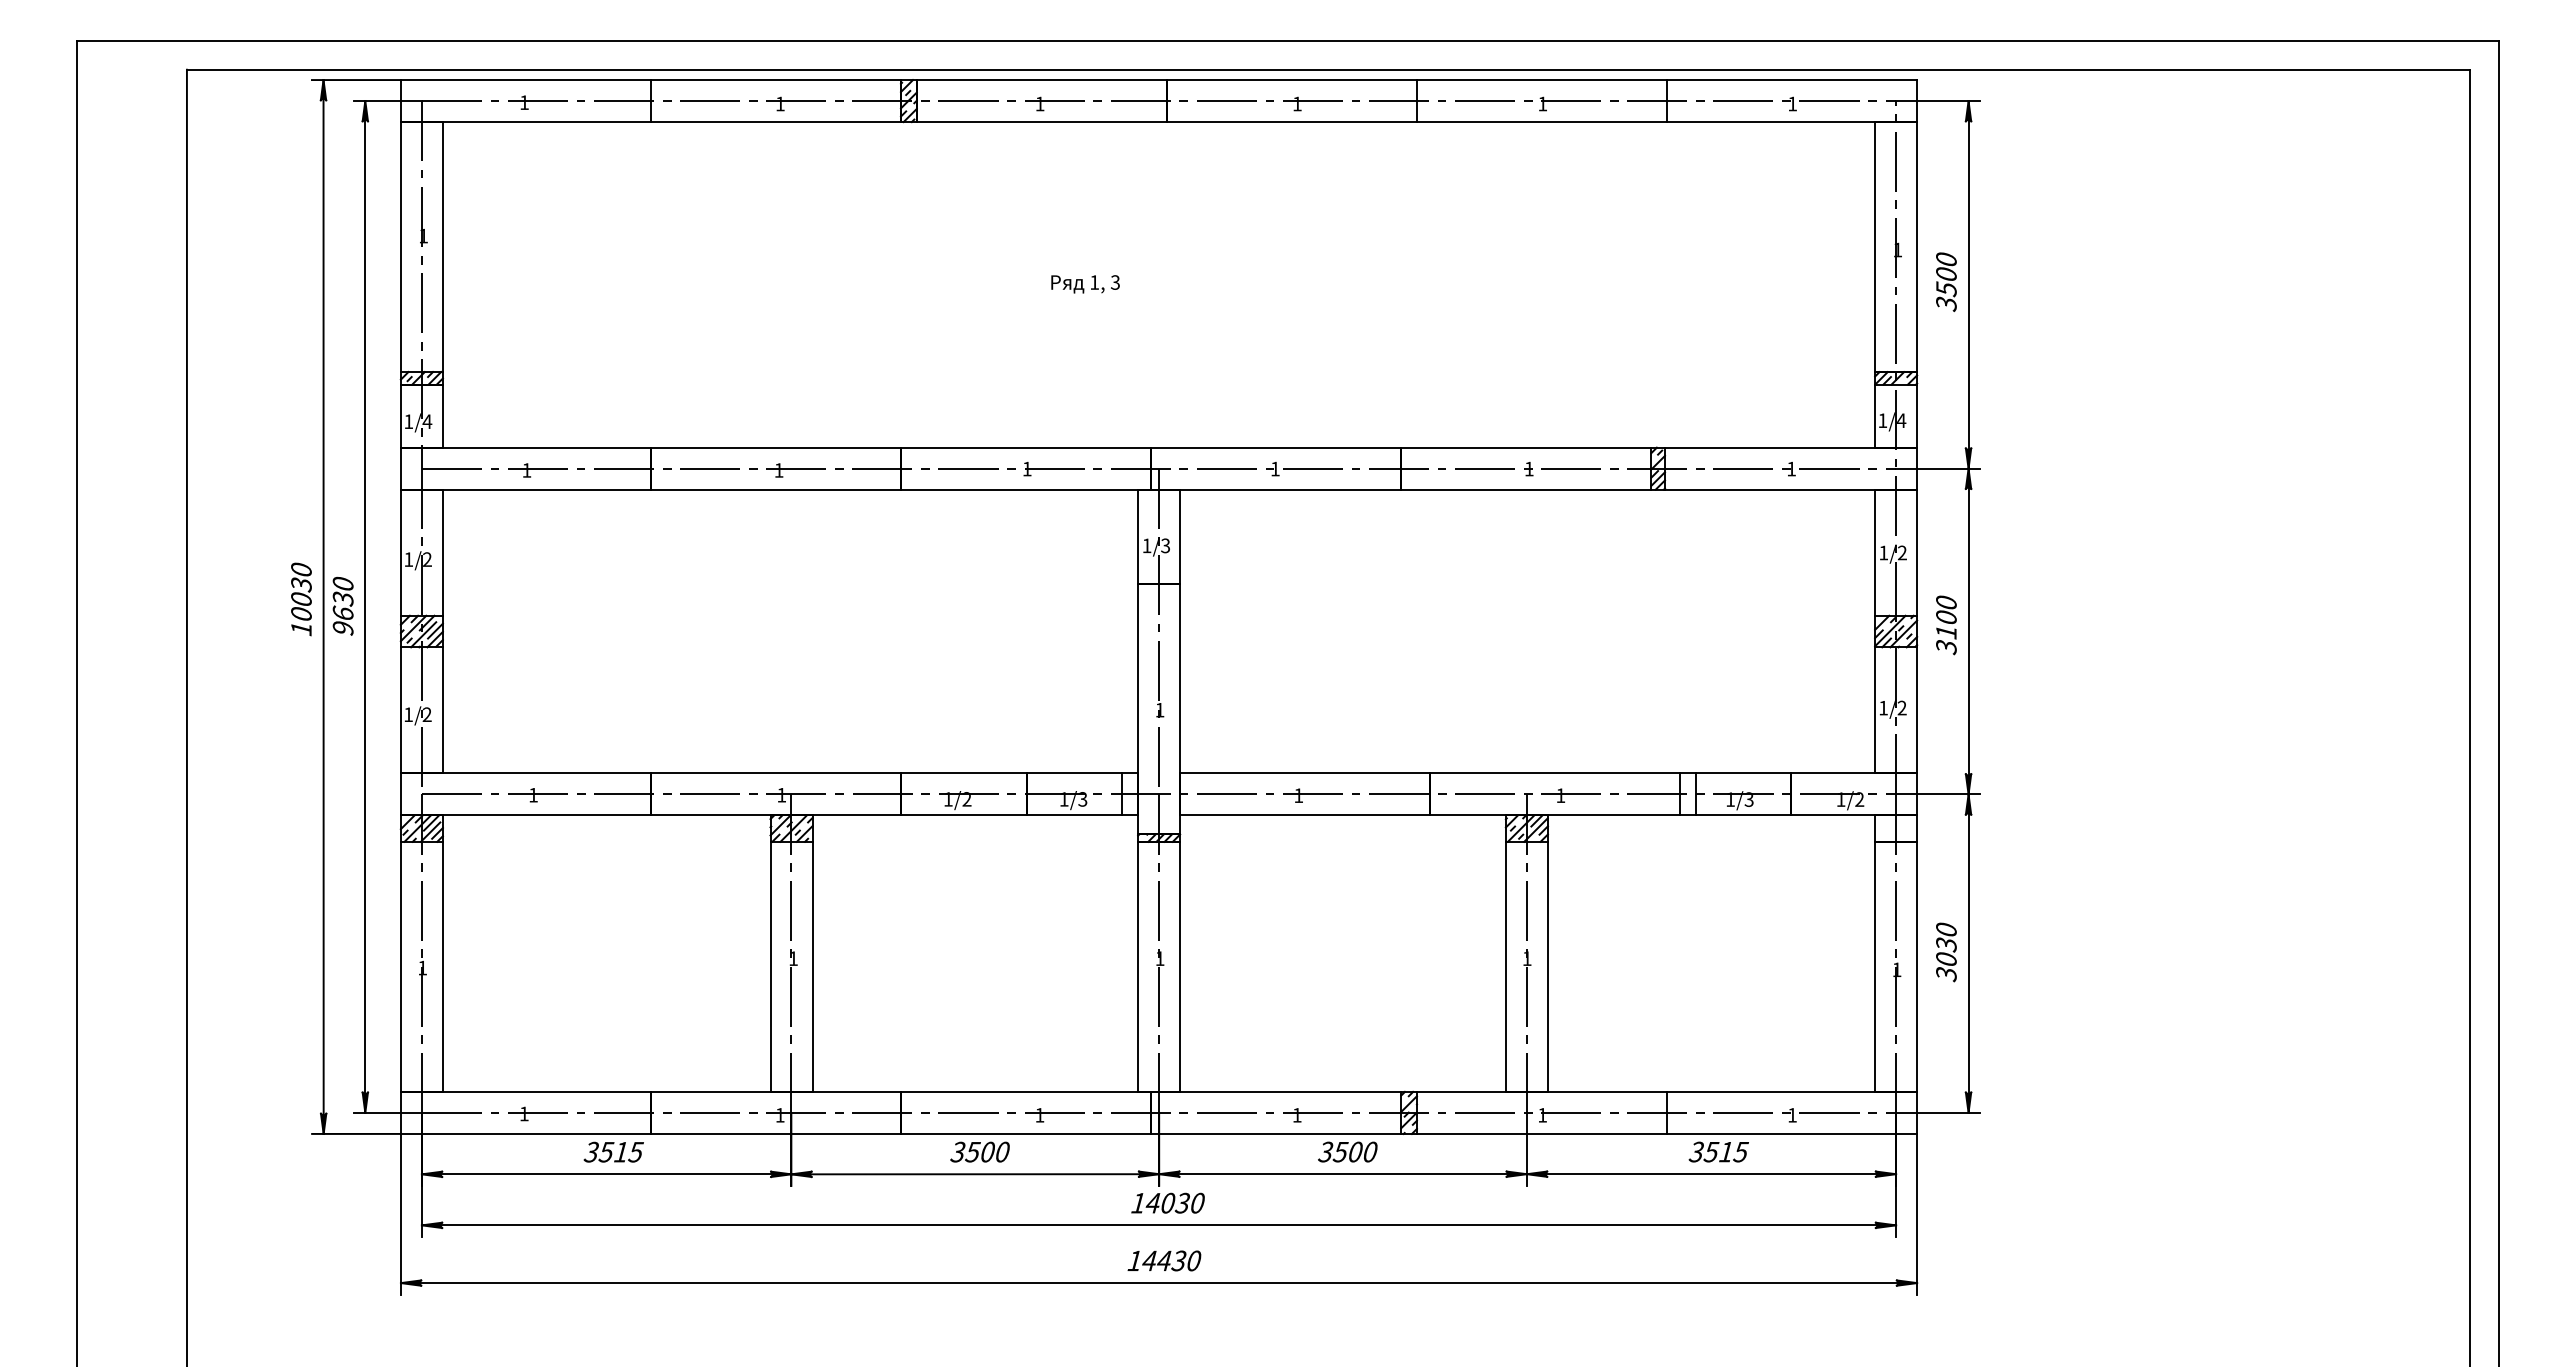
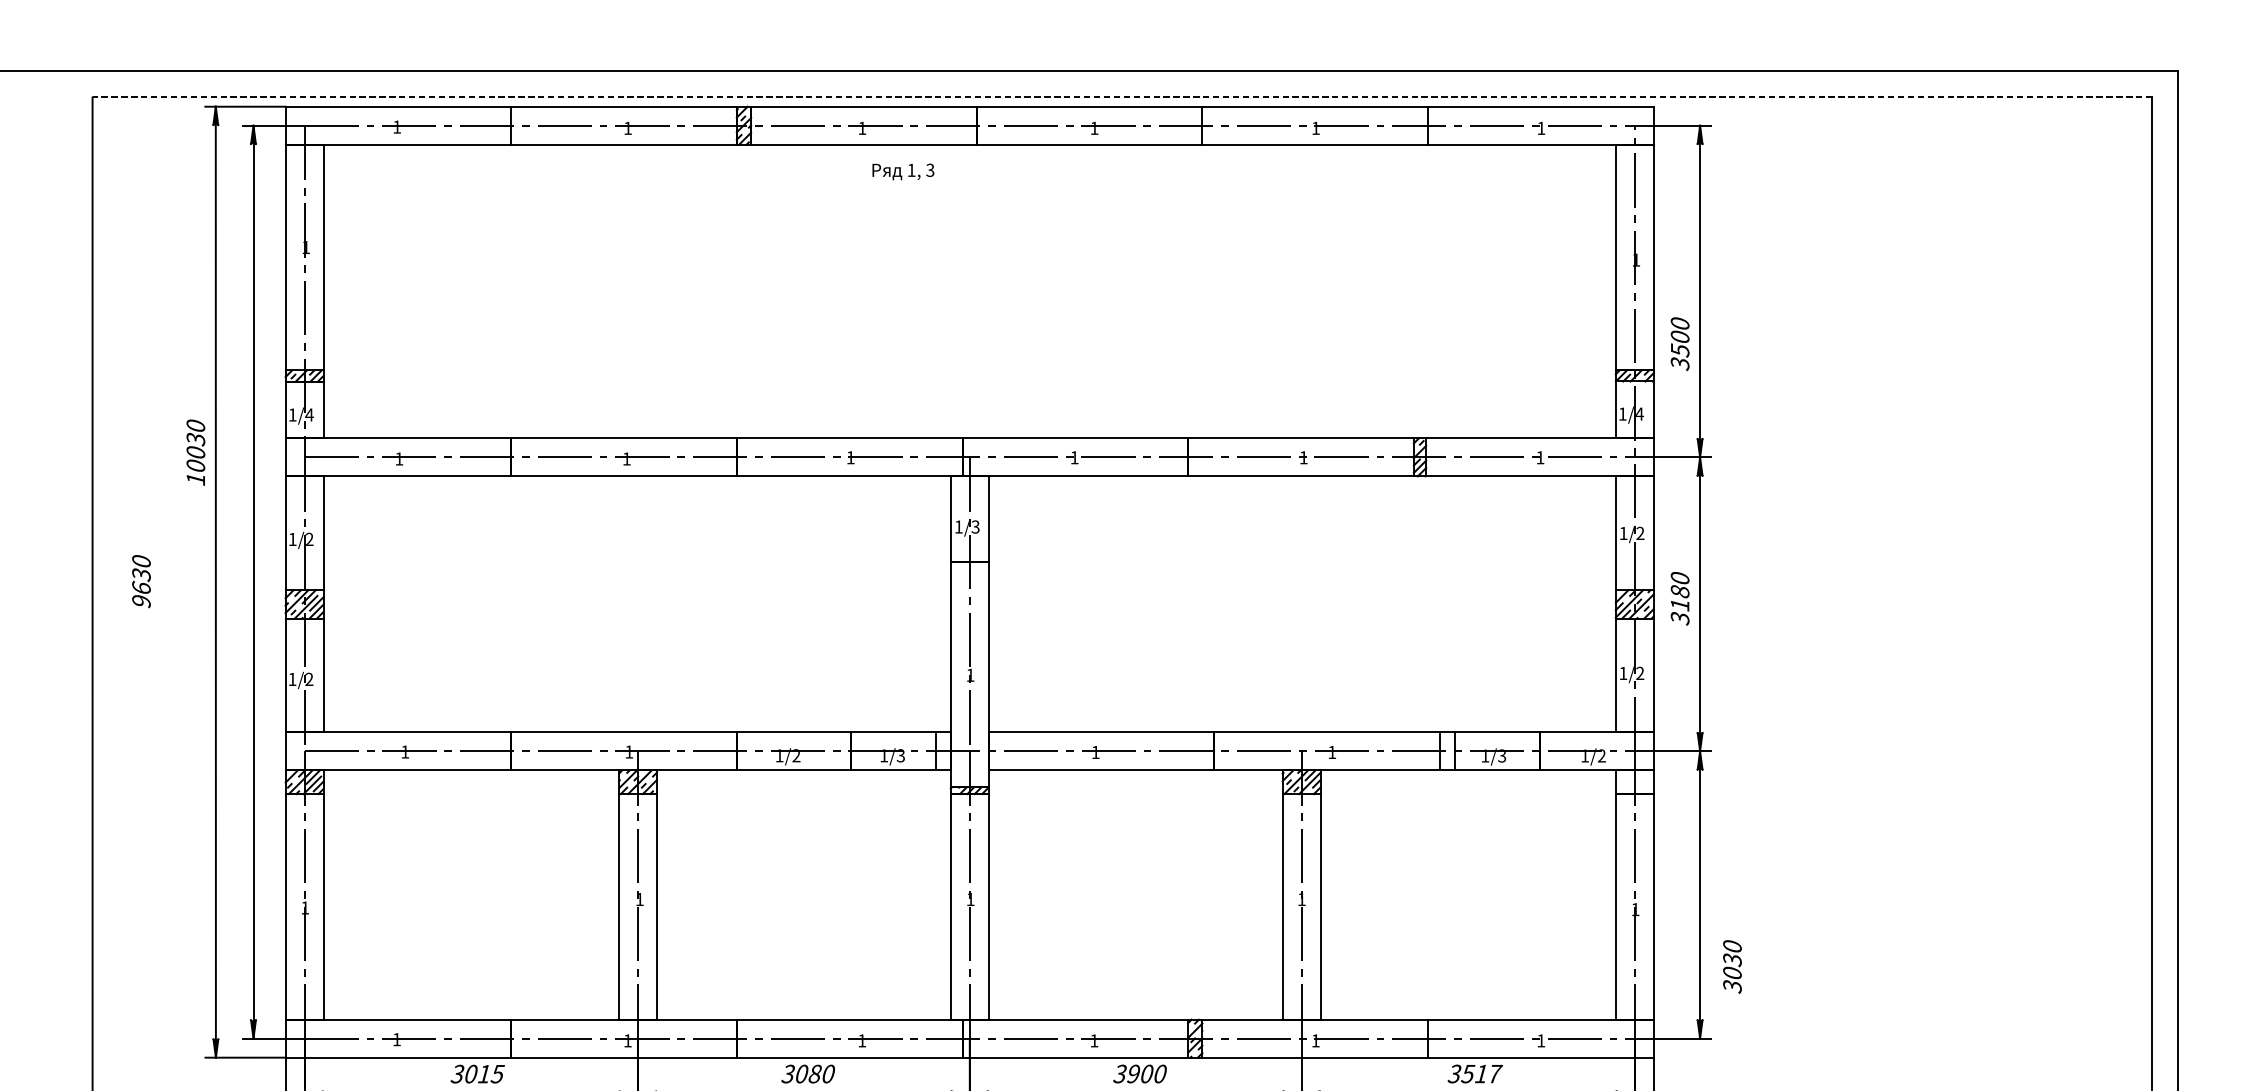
line: (1327, 69) -> (1121, 97), solid -> dashed
text: (1946, 281) -> (1680, 343), moved
text: (1085, 284) -> (903, 172), moved
text: (301, 599) -> (195, 452), moved
text: (342, 605) -> (140, 580), moved
text: (1946, 617) -> (1680, 591), 3100 -> 3180
text: (1946, 952) -> (1732, 967), moved
text: (606, 1151) -> (471, 1073), 3515 -> 3015
text: (980, 1151) -> (808, 1073), 3500 -> 3080
text: (1340, 1151) -> (1133, 1073), 3500 -> 3900
text: (1741, 1152) -> (1495, 1074), 3515 -> 3517

